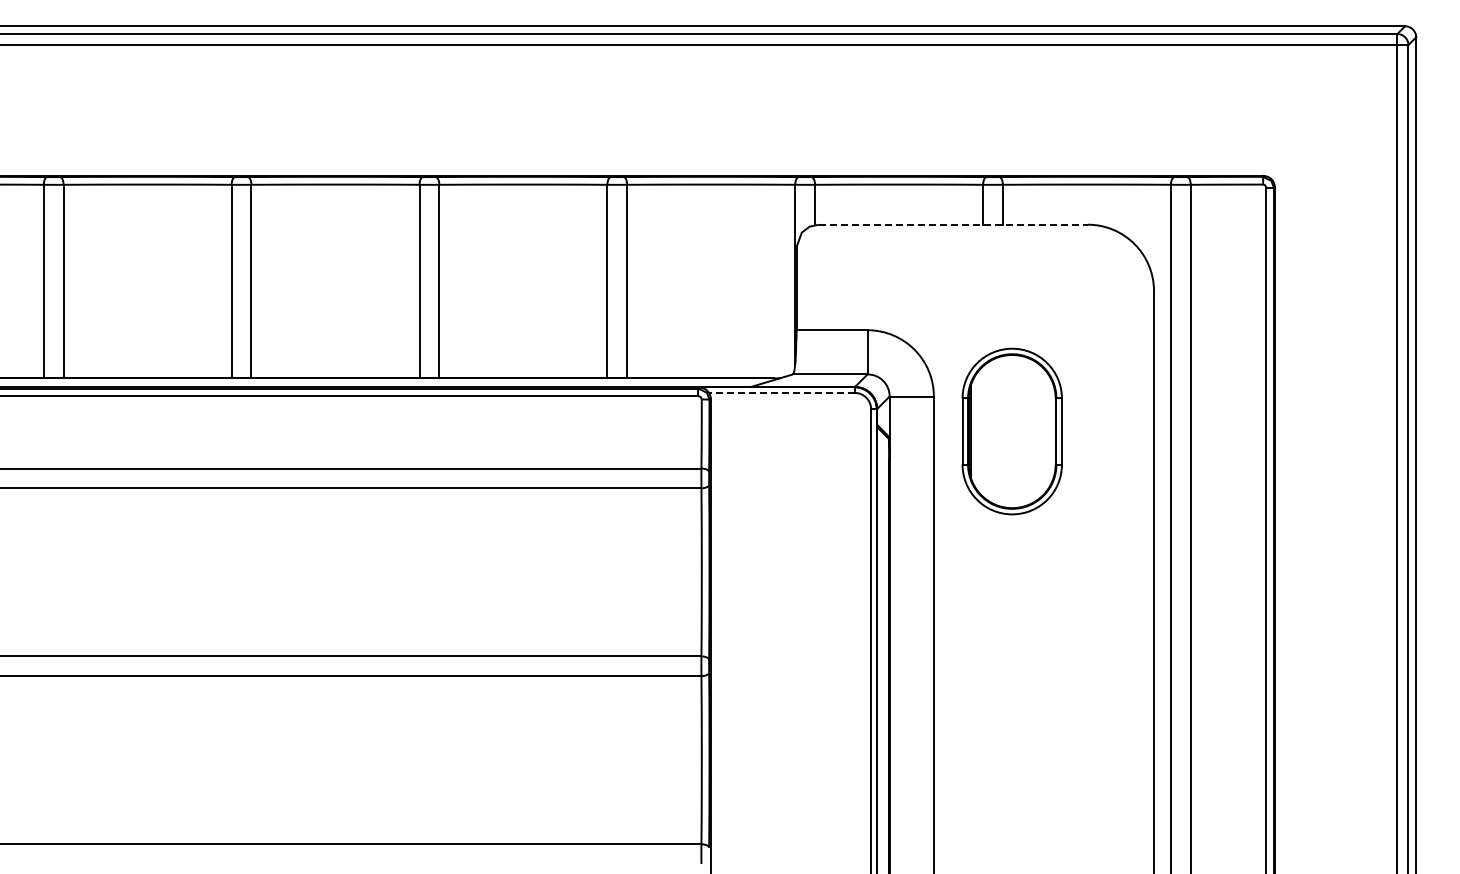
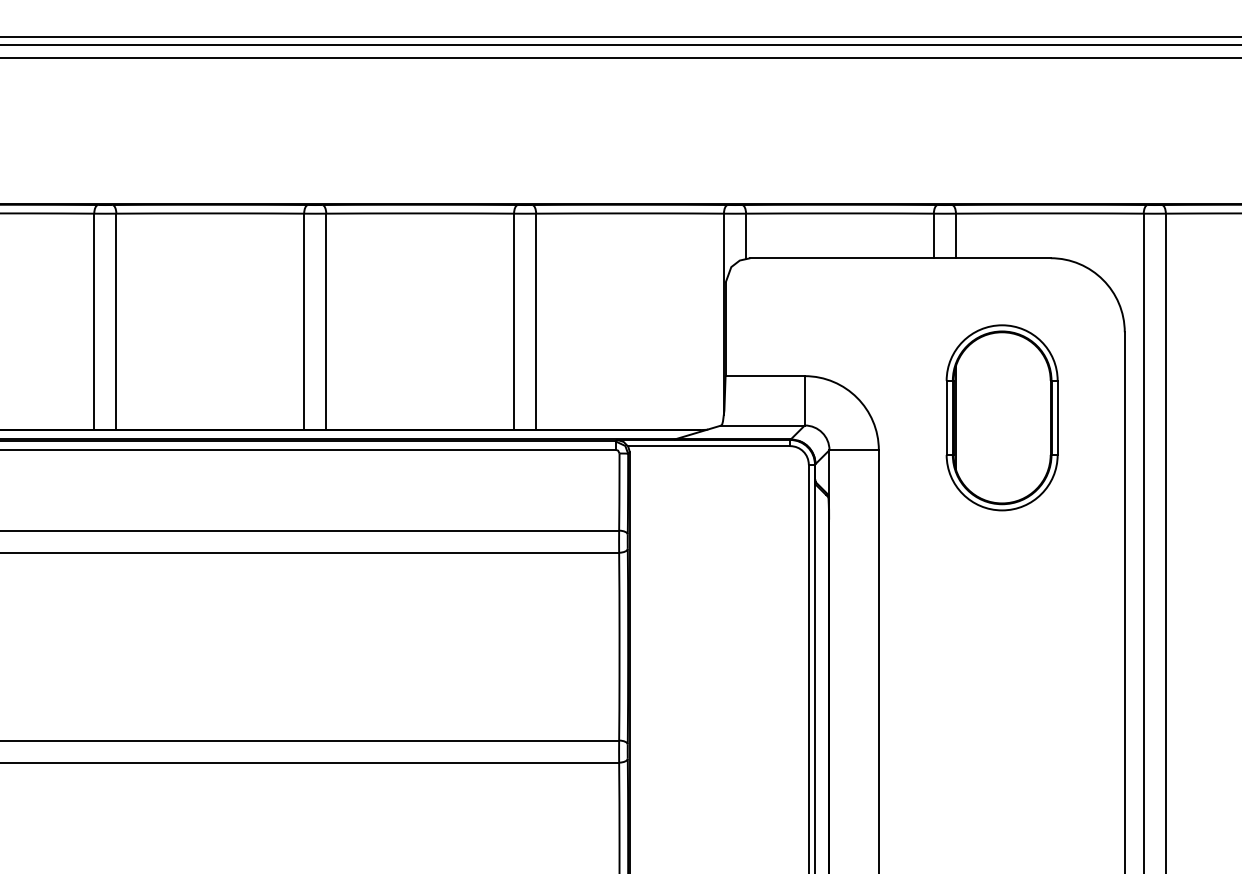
line: (953, 224) -> (900, 258), dashed -> solid
line: (781, 392) -> (708, 445), dashed -> solid
part: (1011, 431) -> (1001, 417), moved

